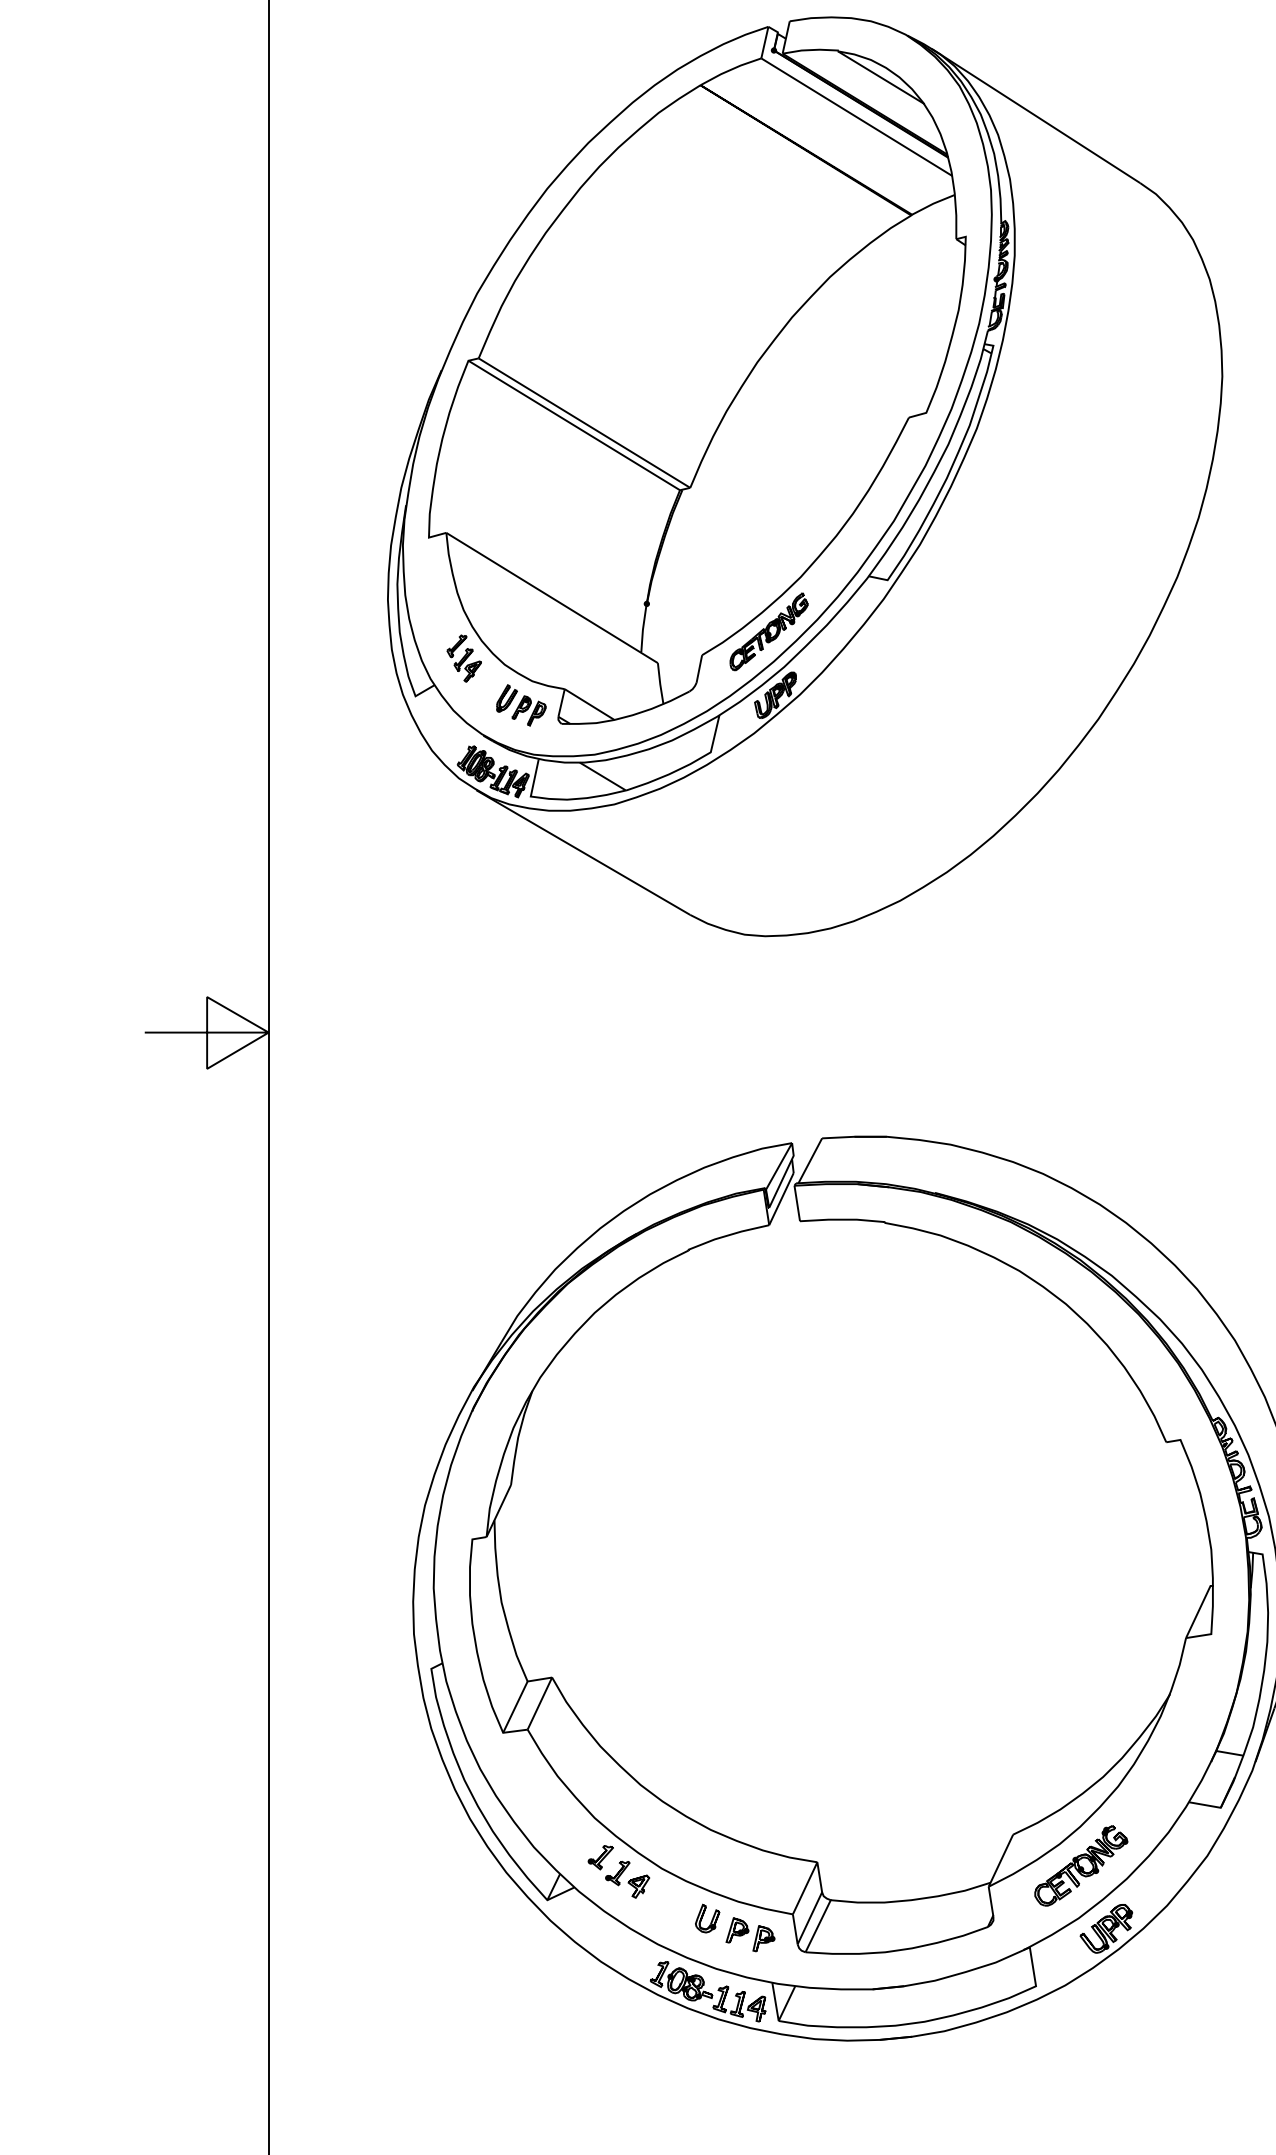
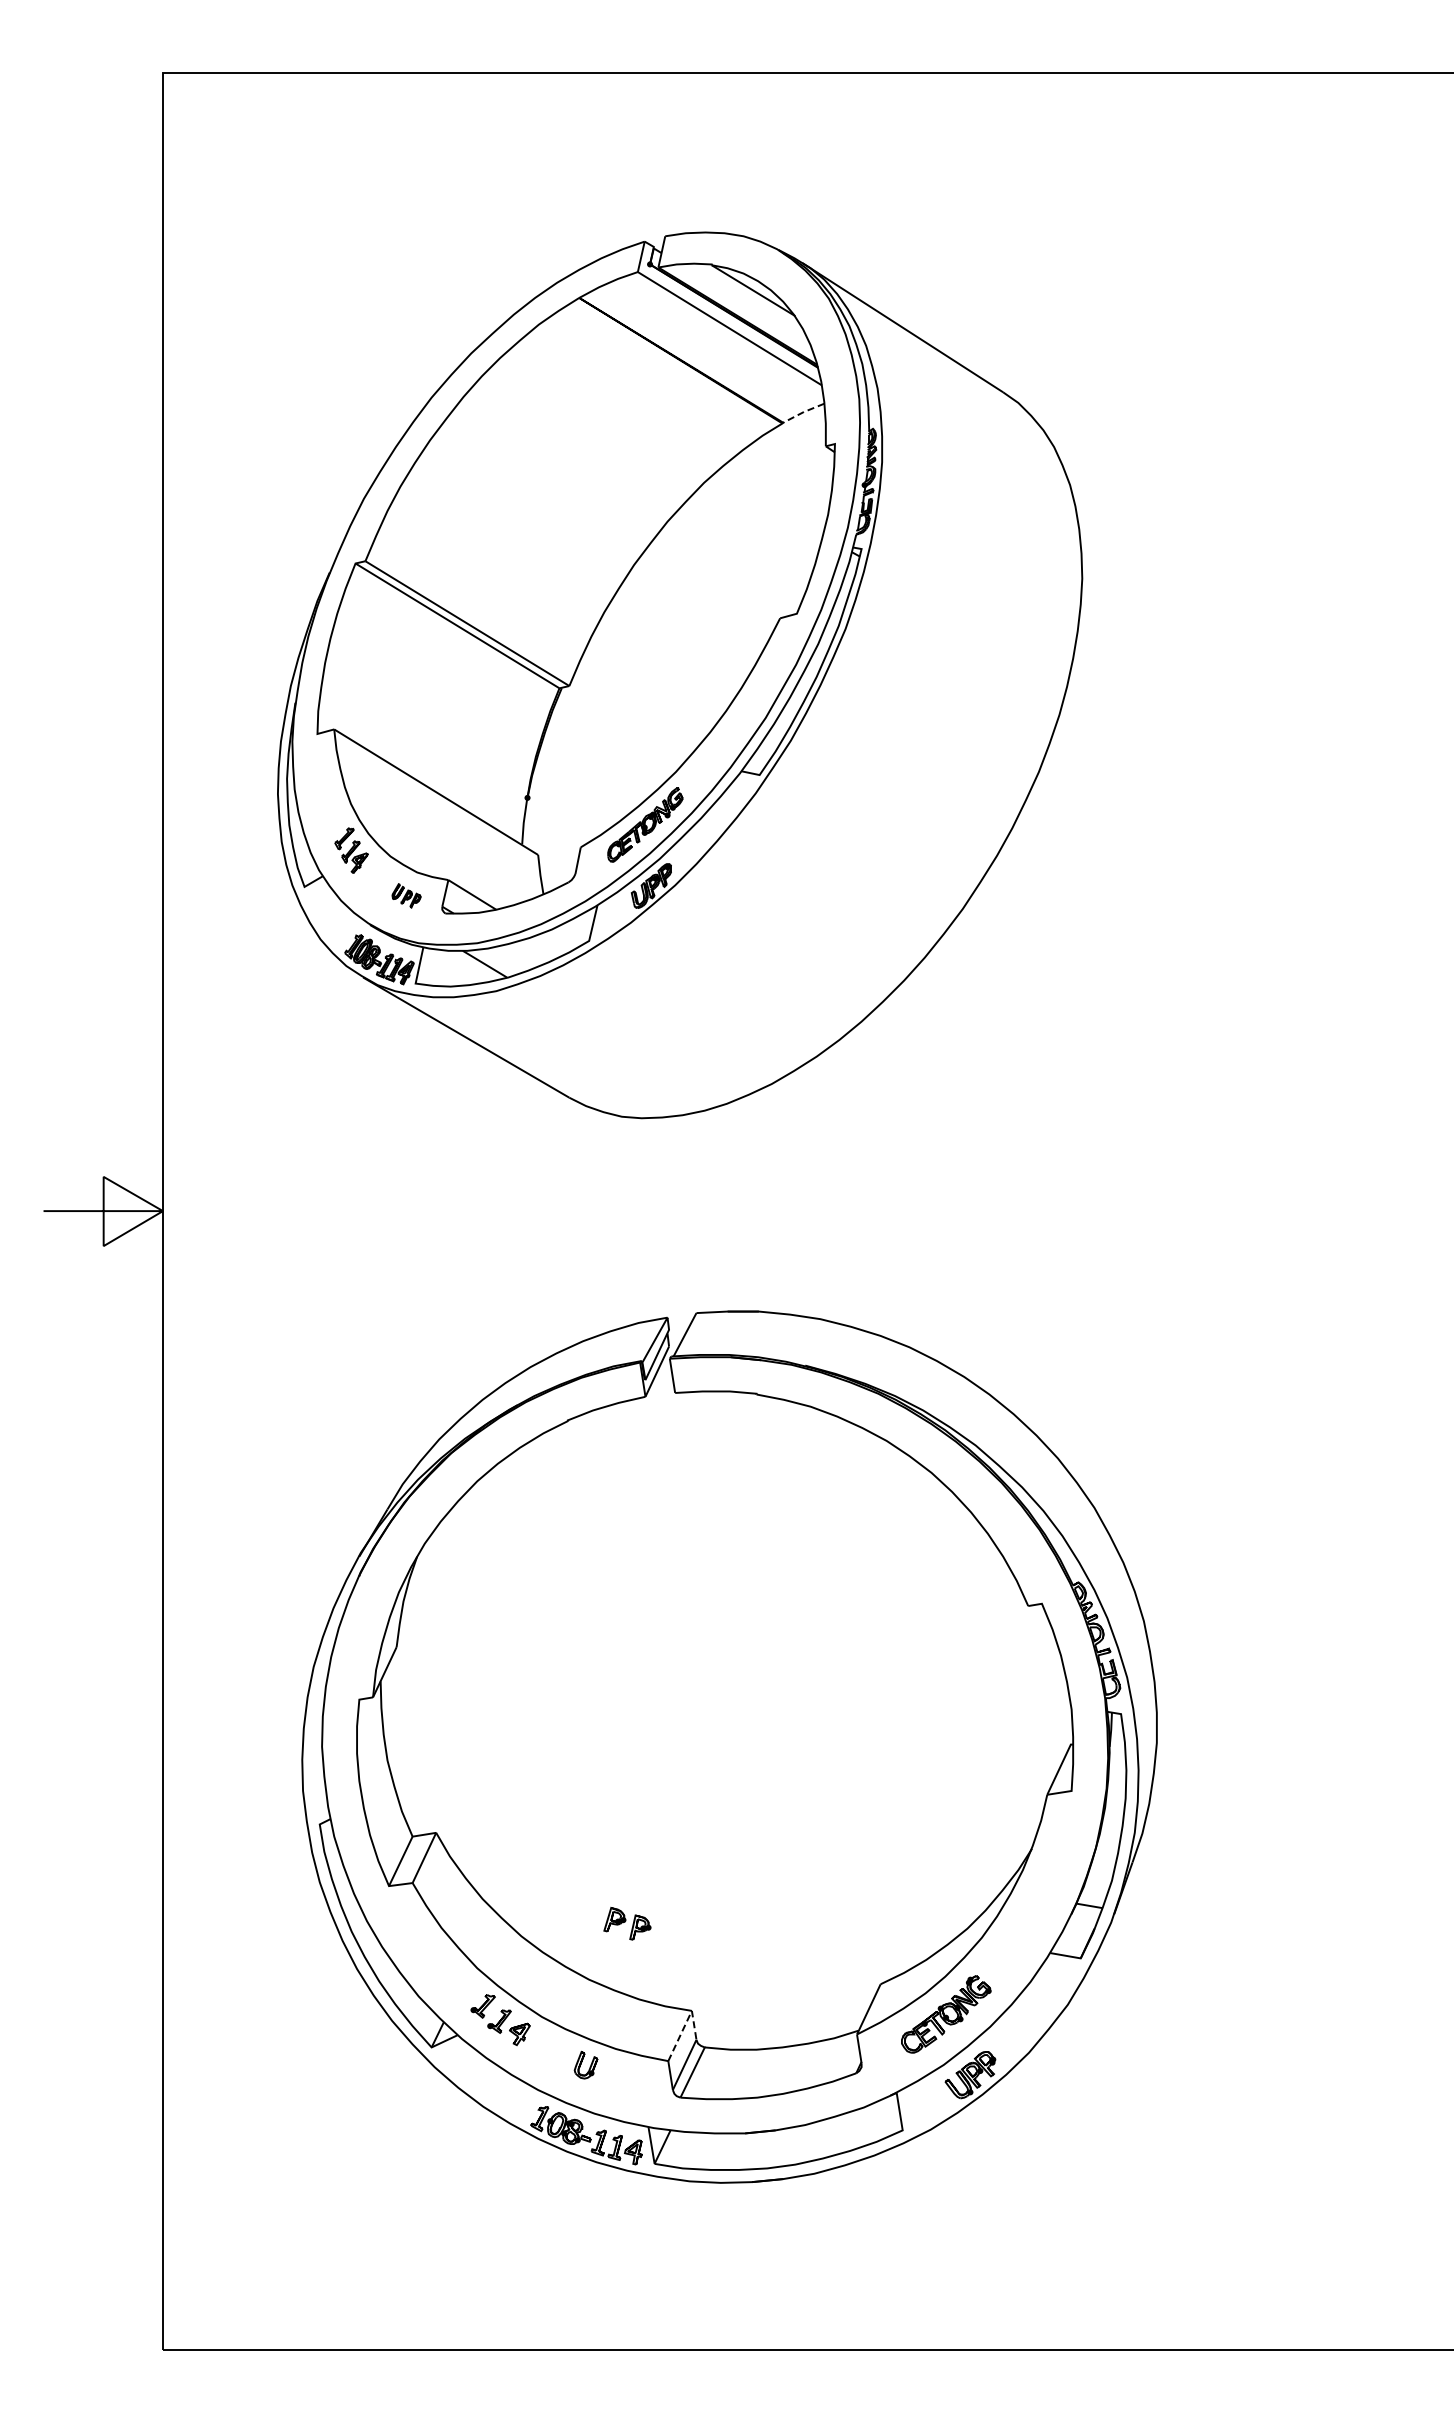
line: (933, 204) -> (803, 412), solid -> dashed
part: (521, 705) -> (406, 895), size x0.6
line: (811, 1873) -> (686, 2021), solid -> dashed
part: (750, 1934) -> (627, 1923), moved

